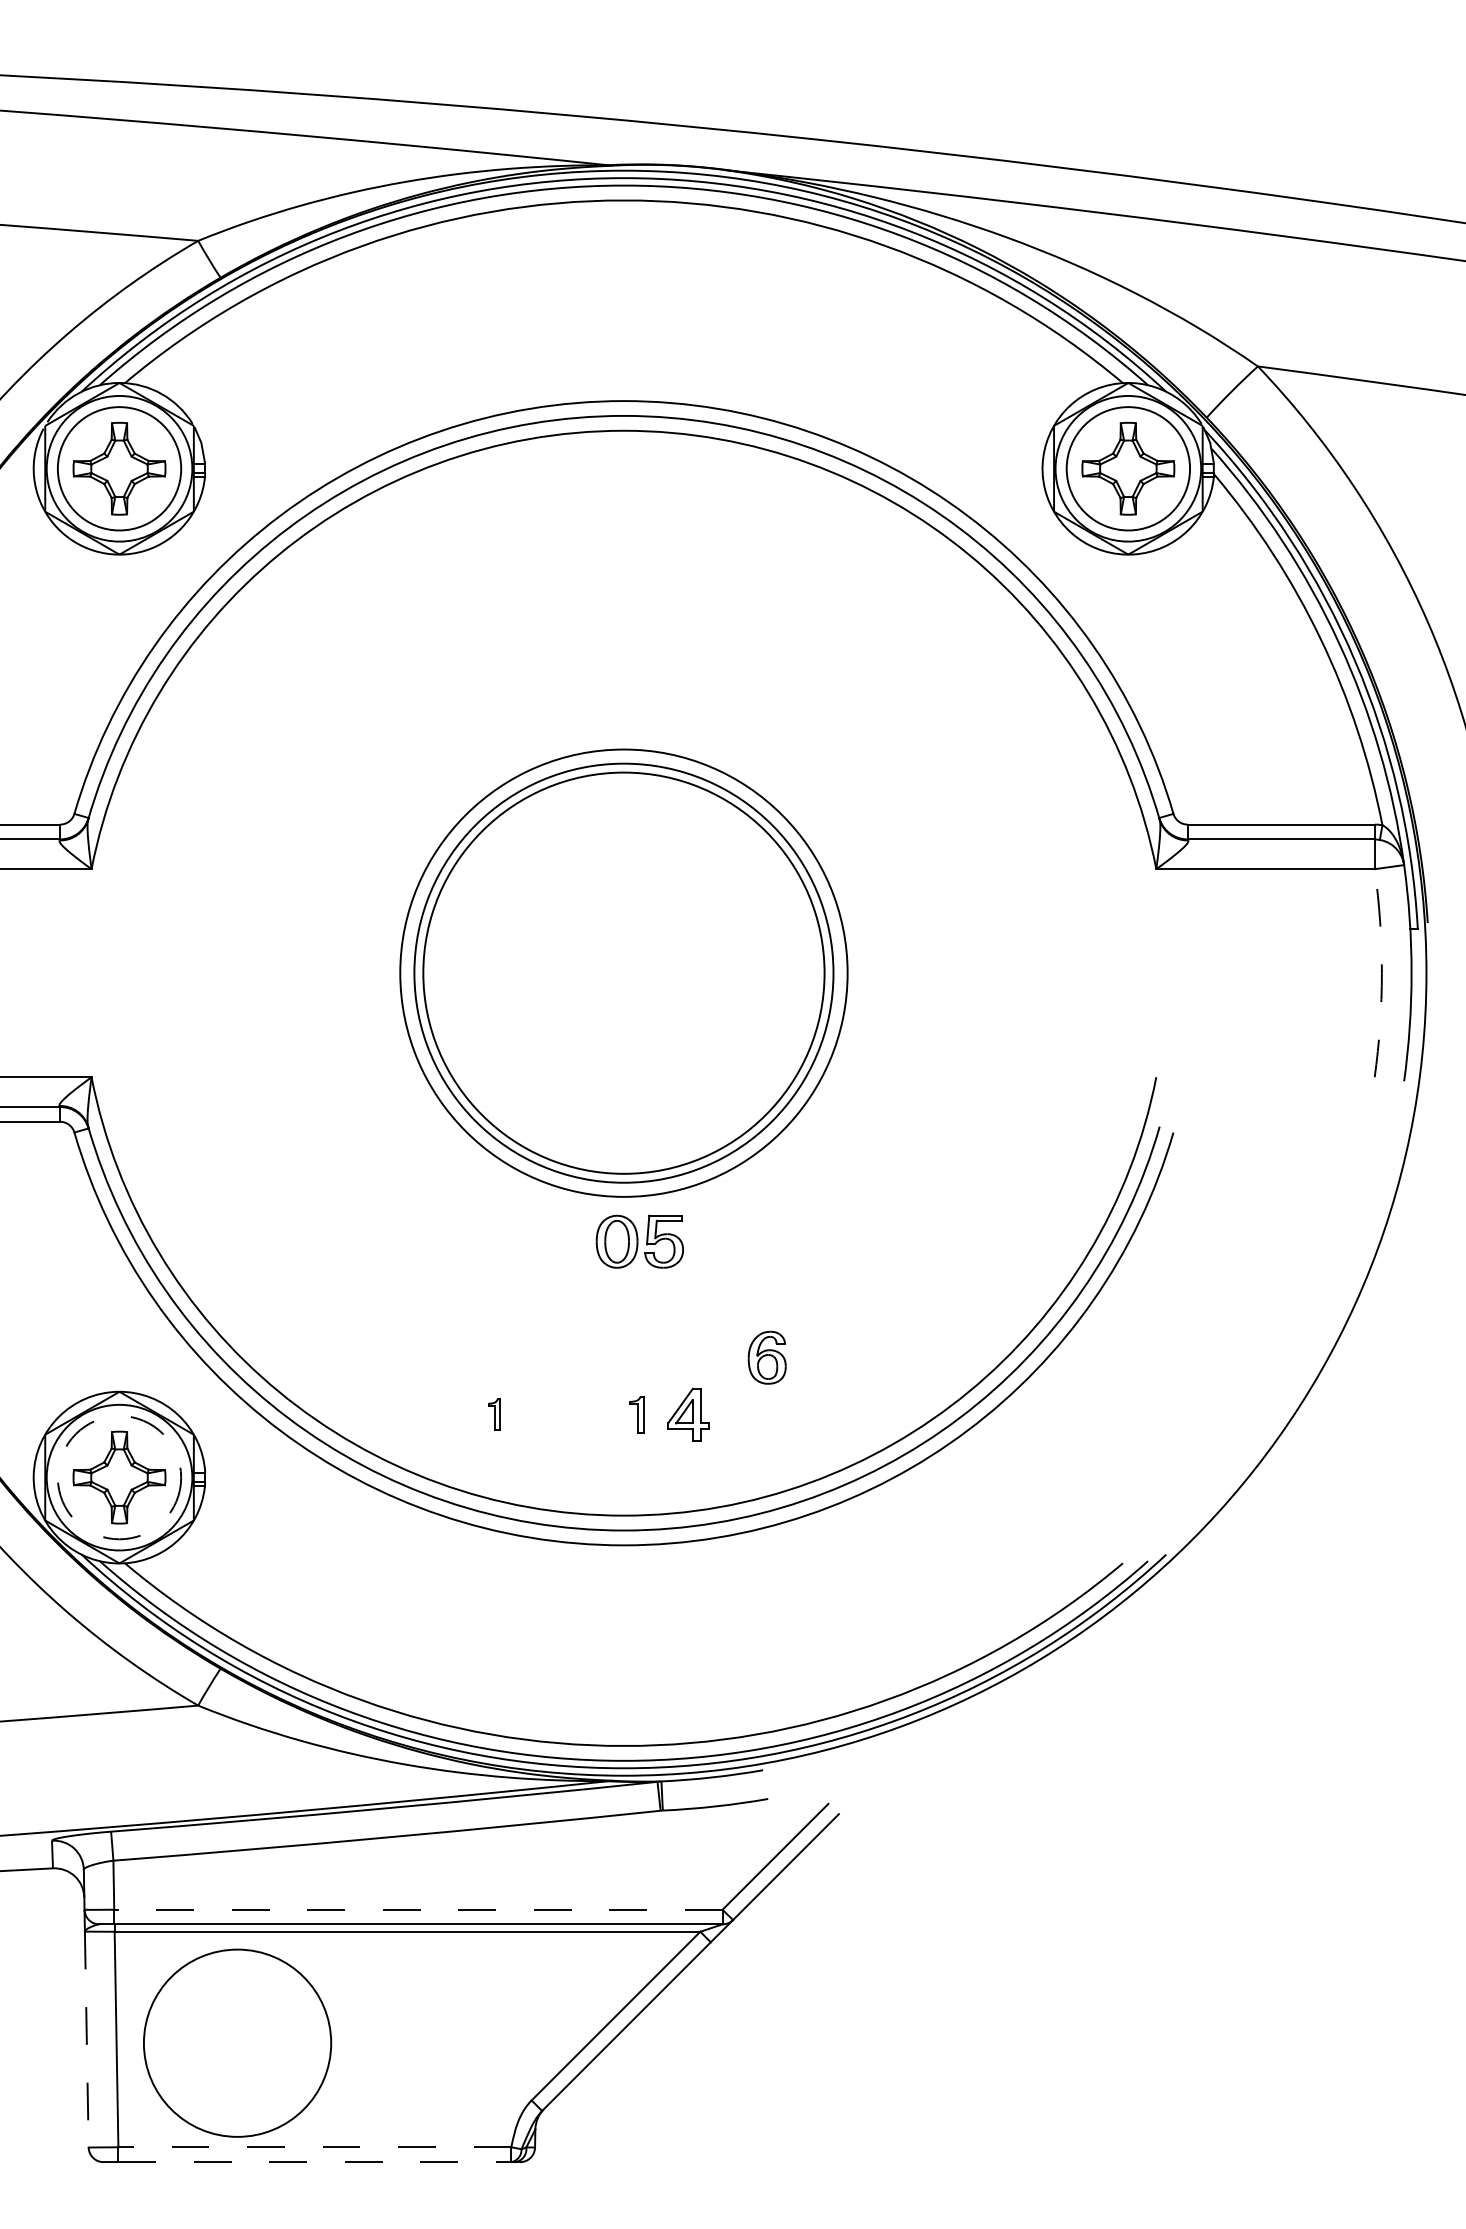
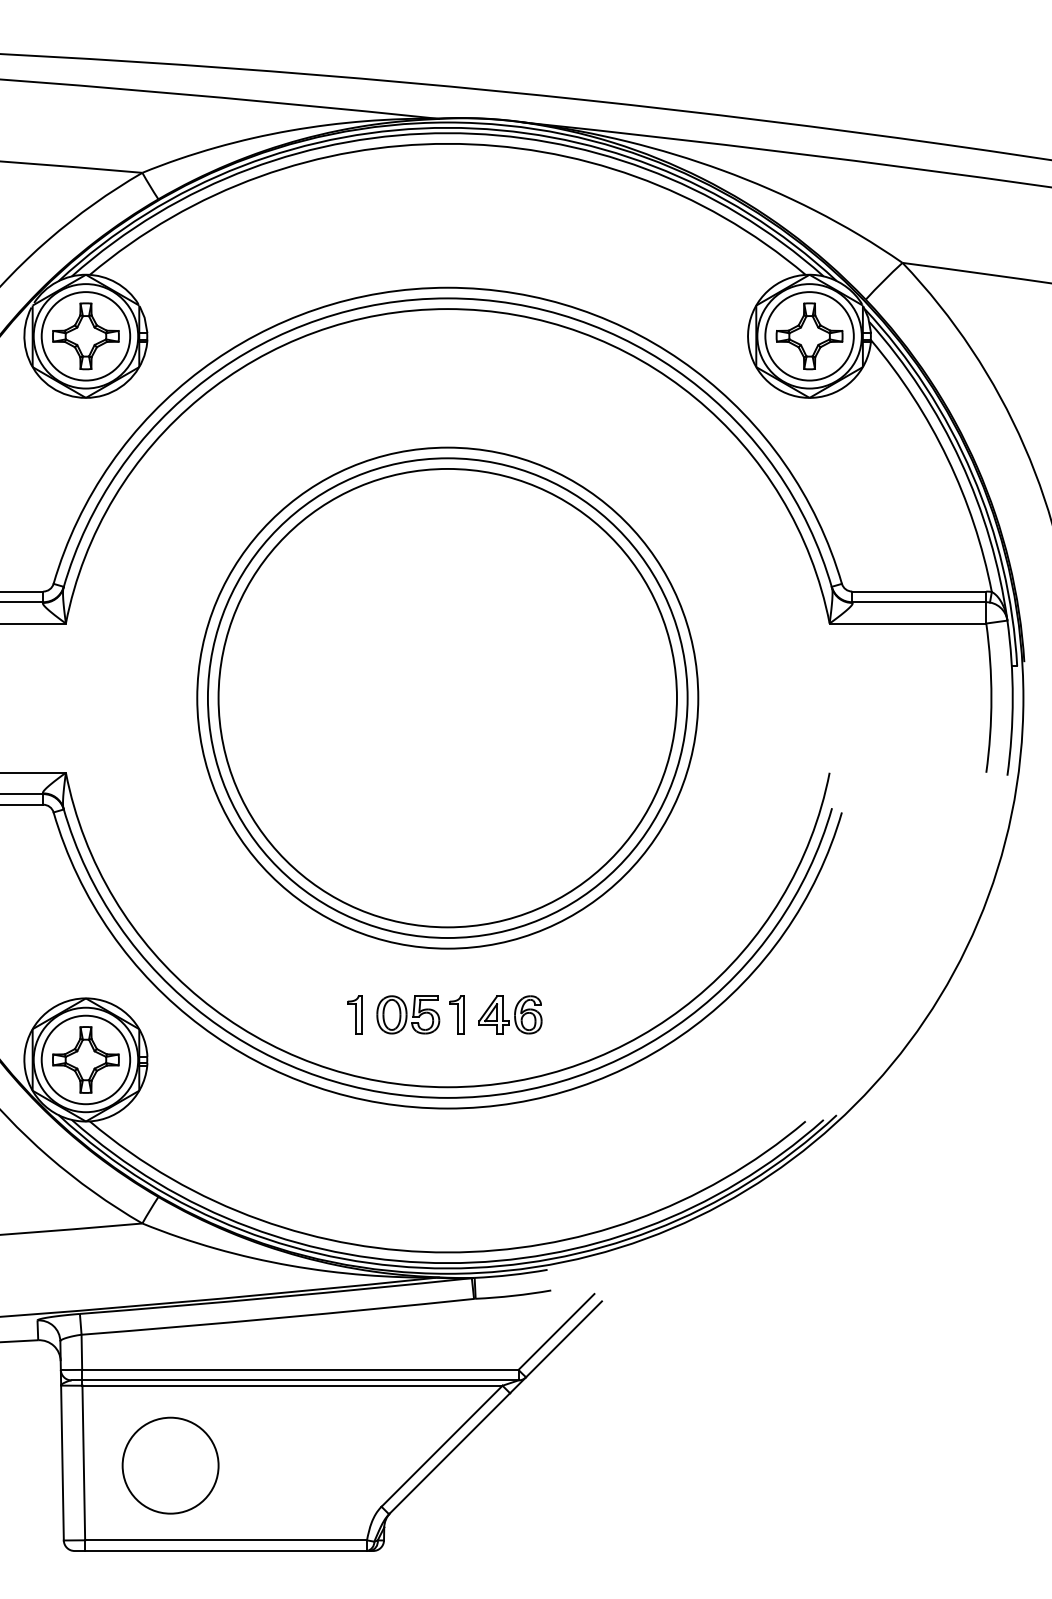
circle: (623, 972) -> (447, 697), size x1.43
circle: (623, 972) -> (447, 697), size x1.67
circle: (623, 972) -> (447, 697), size x1.67
arc: (1381, 973) -> (991, 698), dashed -> solid
part: (639, 1241) -> (408, 1014), moved
part: (766, 1357) -> (527, 1014), moved
part: (494, 1414) -> (354, 1014), size x1.67
part: (636, 1414) -> (456, 1014), size x1.43
circle: (119, 1477) -> (85, 1059), dashed -> solid
line: (417, 1909) -> (299, 1369), dashed -> solid
line: (86, 2039) -> (62, 1463), dashed -> solid
circle: (237, 2043) -> (170, 1465), size x0.71
line: (314, 2147) -> (225, 1540), dashed -> solid
line: (315, 2162) -> (226, 1551), dashed -> solid

